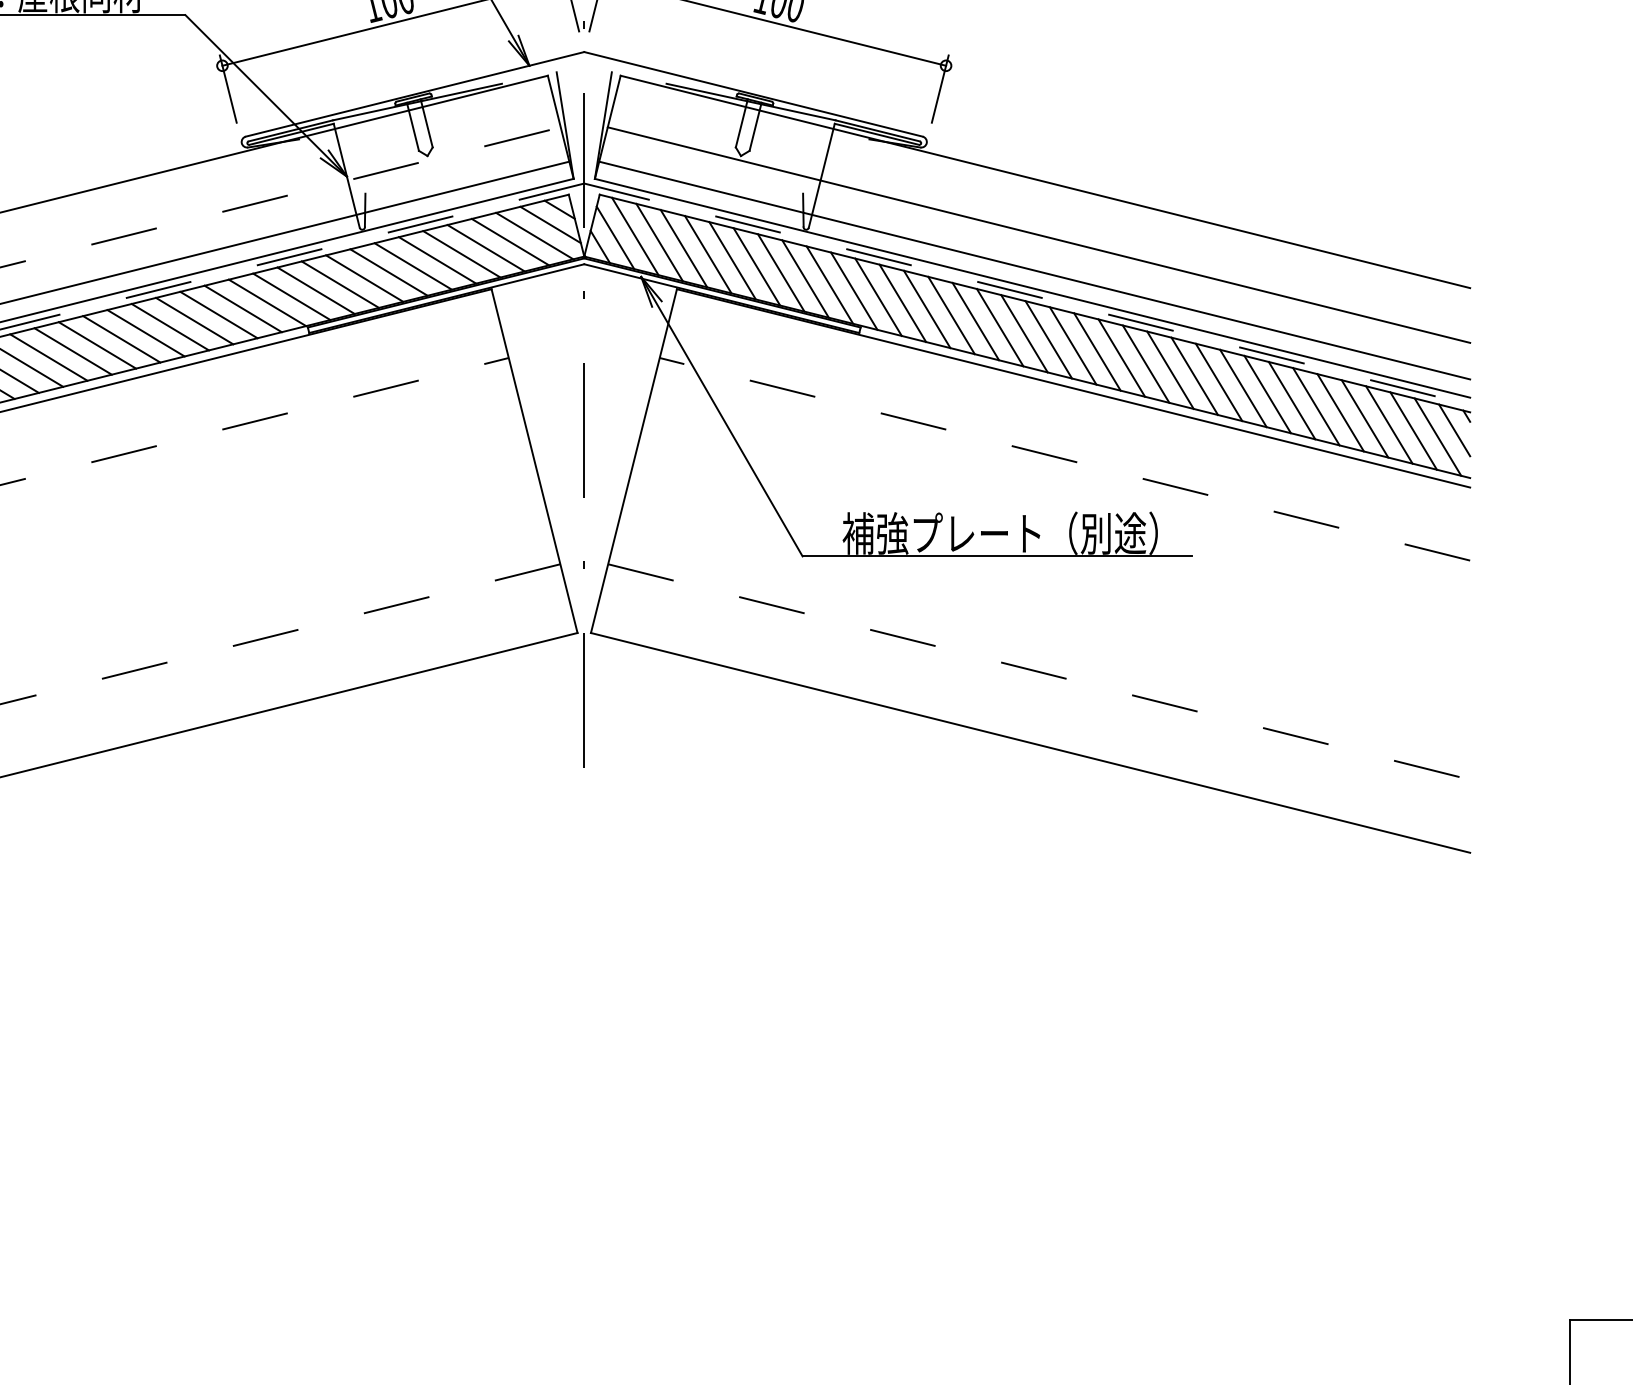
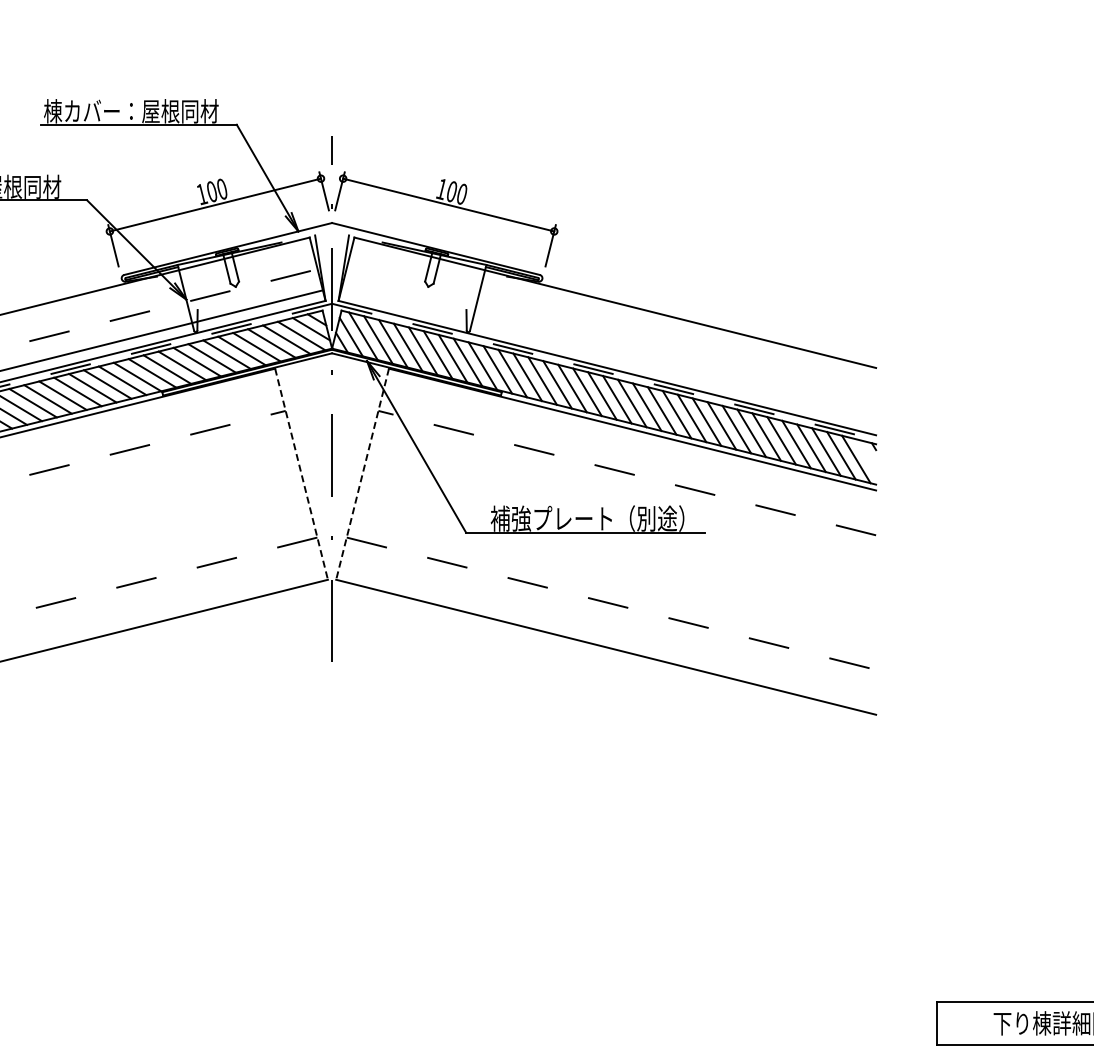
line: (1039, 235) -> (611, 335), removed
line: (1034, 271) -> (608, 357), removed
line: (1454, 430) -> (866, 455), removed
line: (534, 461) -> (301, 474), solid -> dashed
line: (633, 461) -> (362, 474), solid -> dashed

